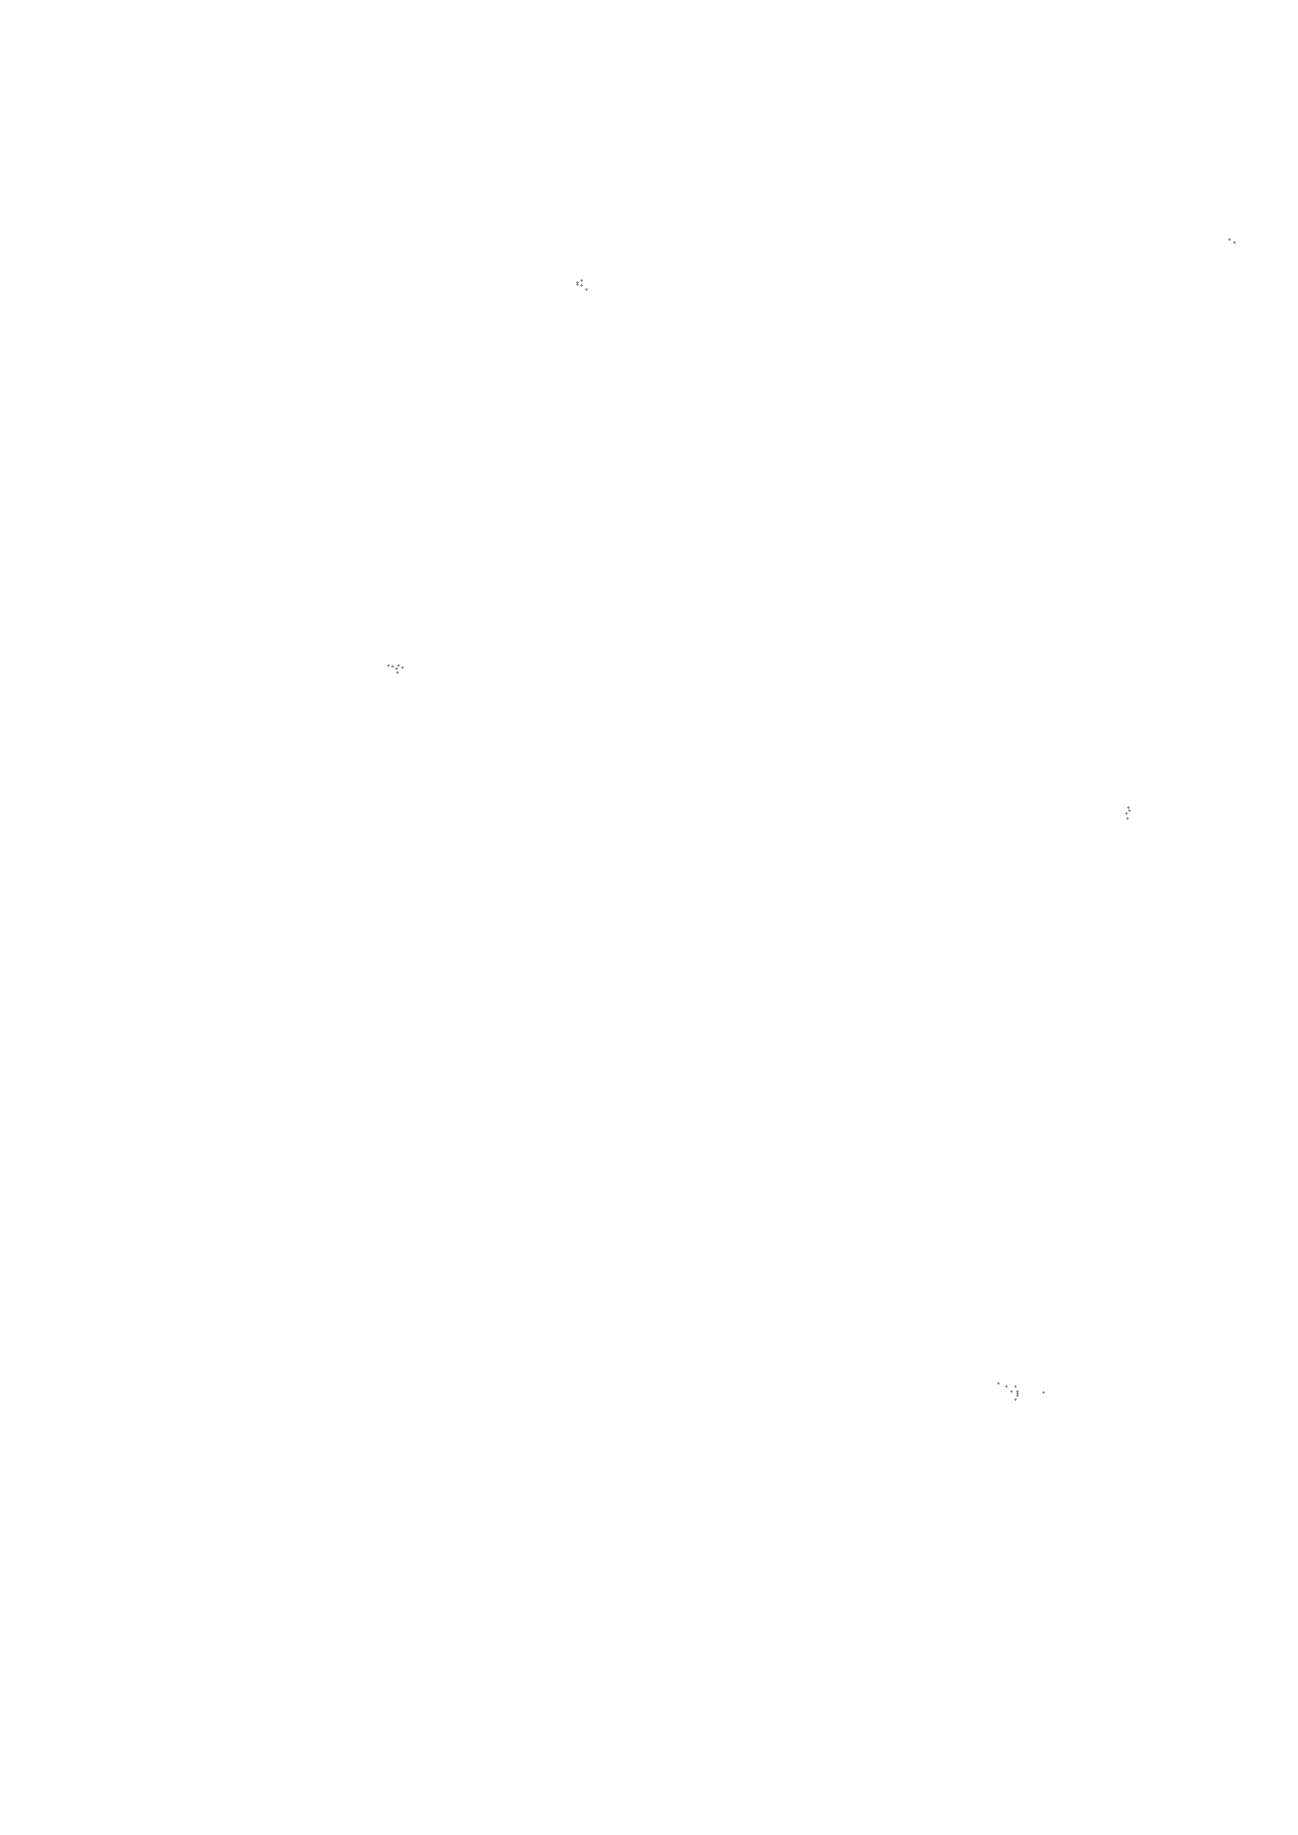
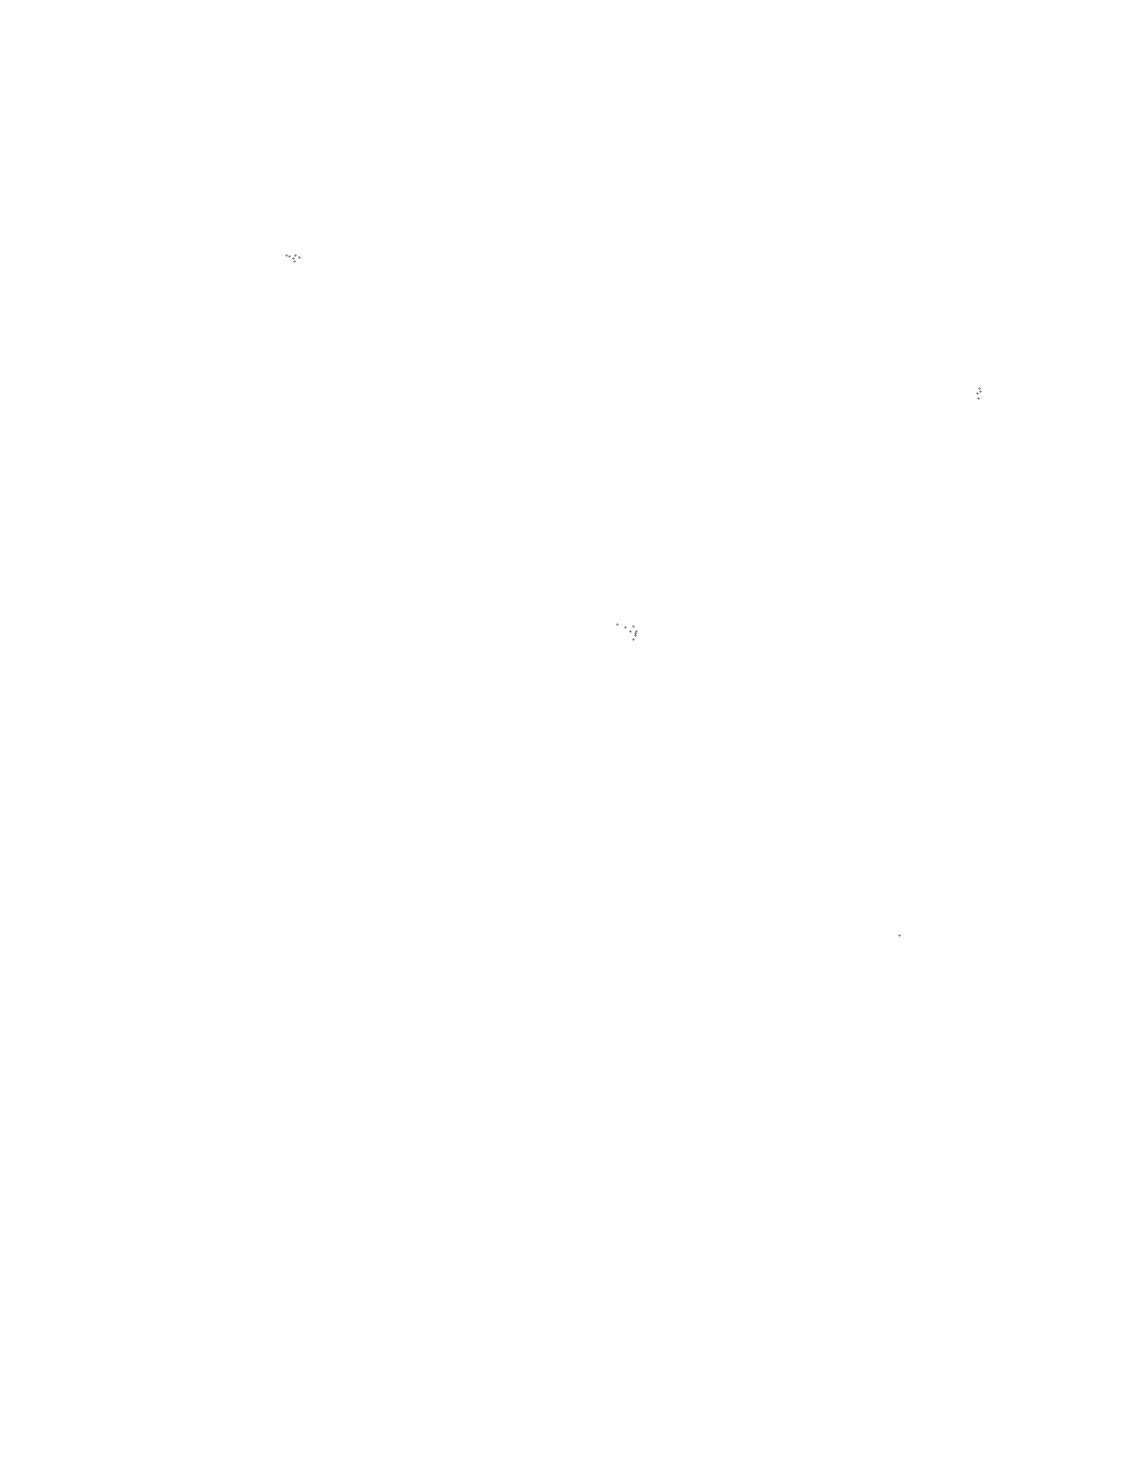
part: (1007, 1391) -> (626, 631), moved

